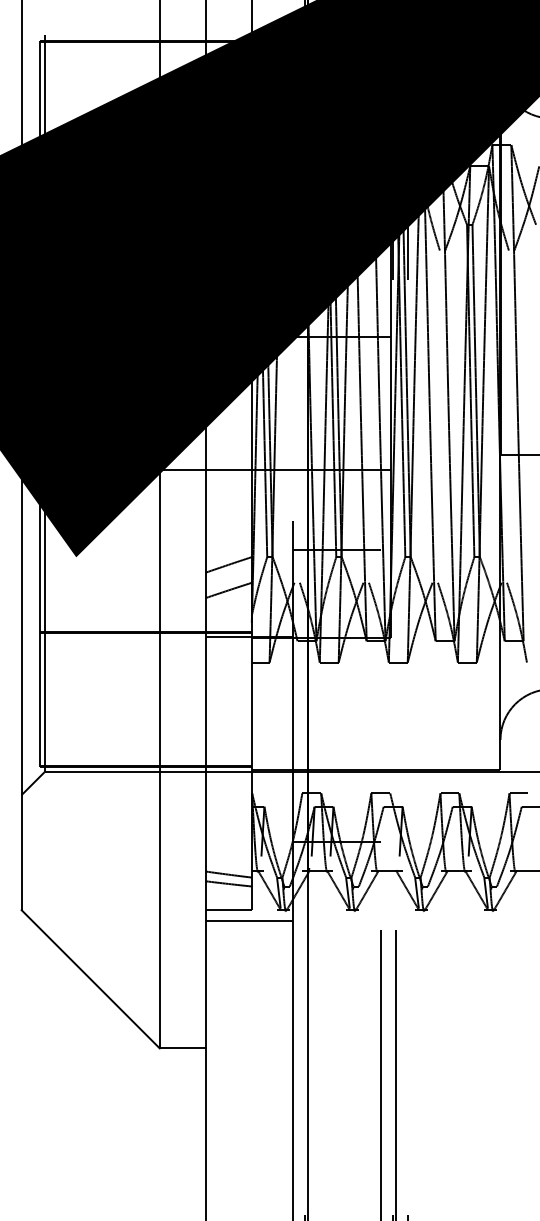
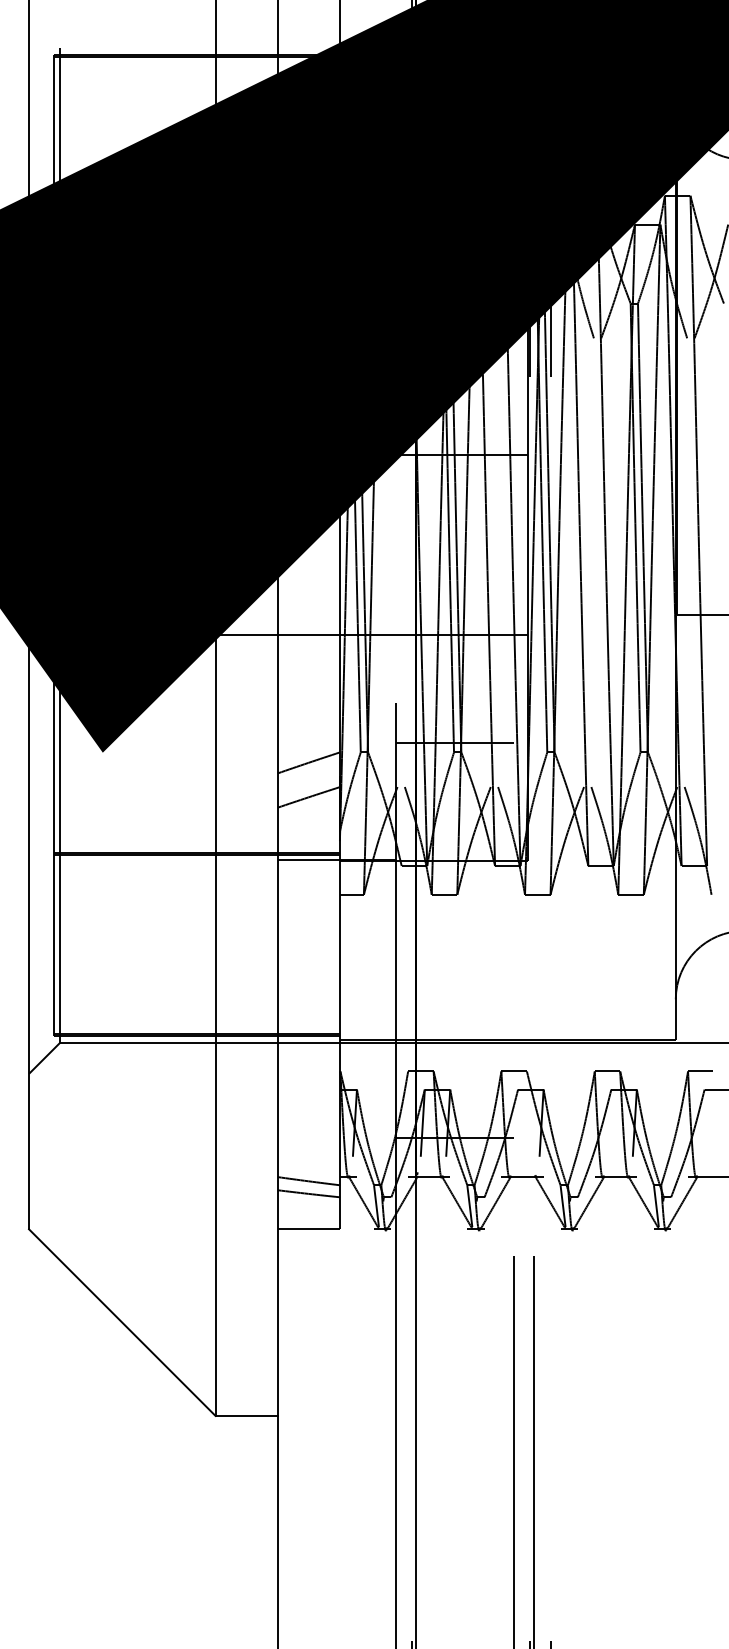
line: (249, 921) -> (336, 1244), removed

